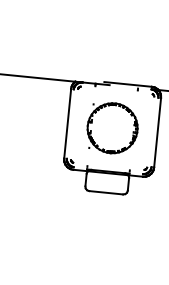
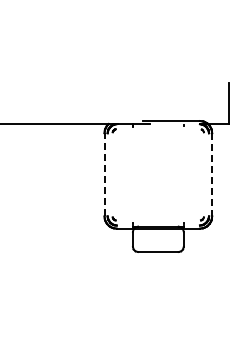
line: (67, 123) -> (104, 174), solid -> dashed
part: (111, 127) -> (157, 174), removed
line: (157, 132) -> (212, 174), solid -> dashed

